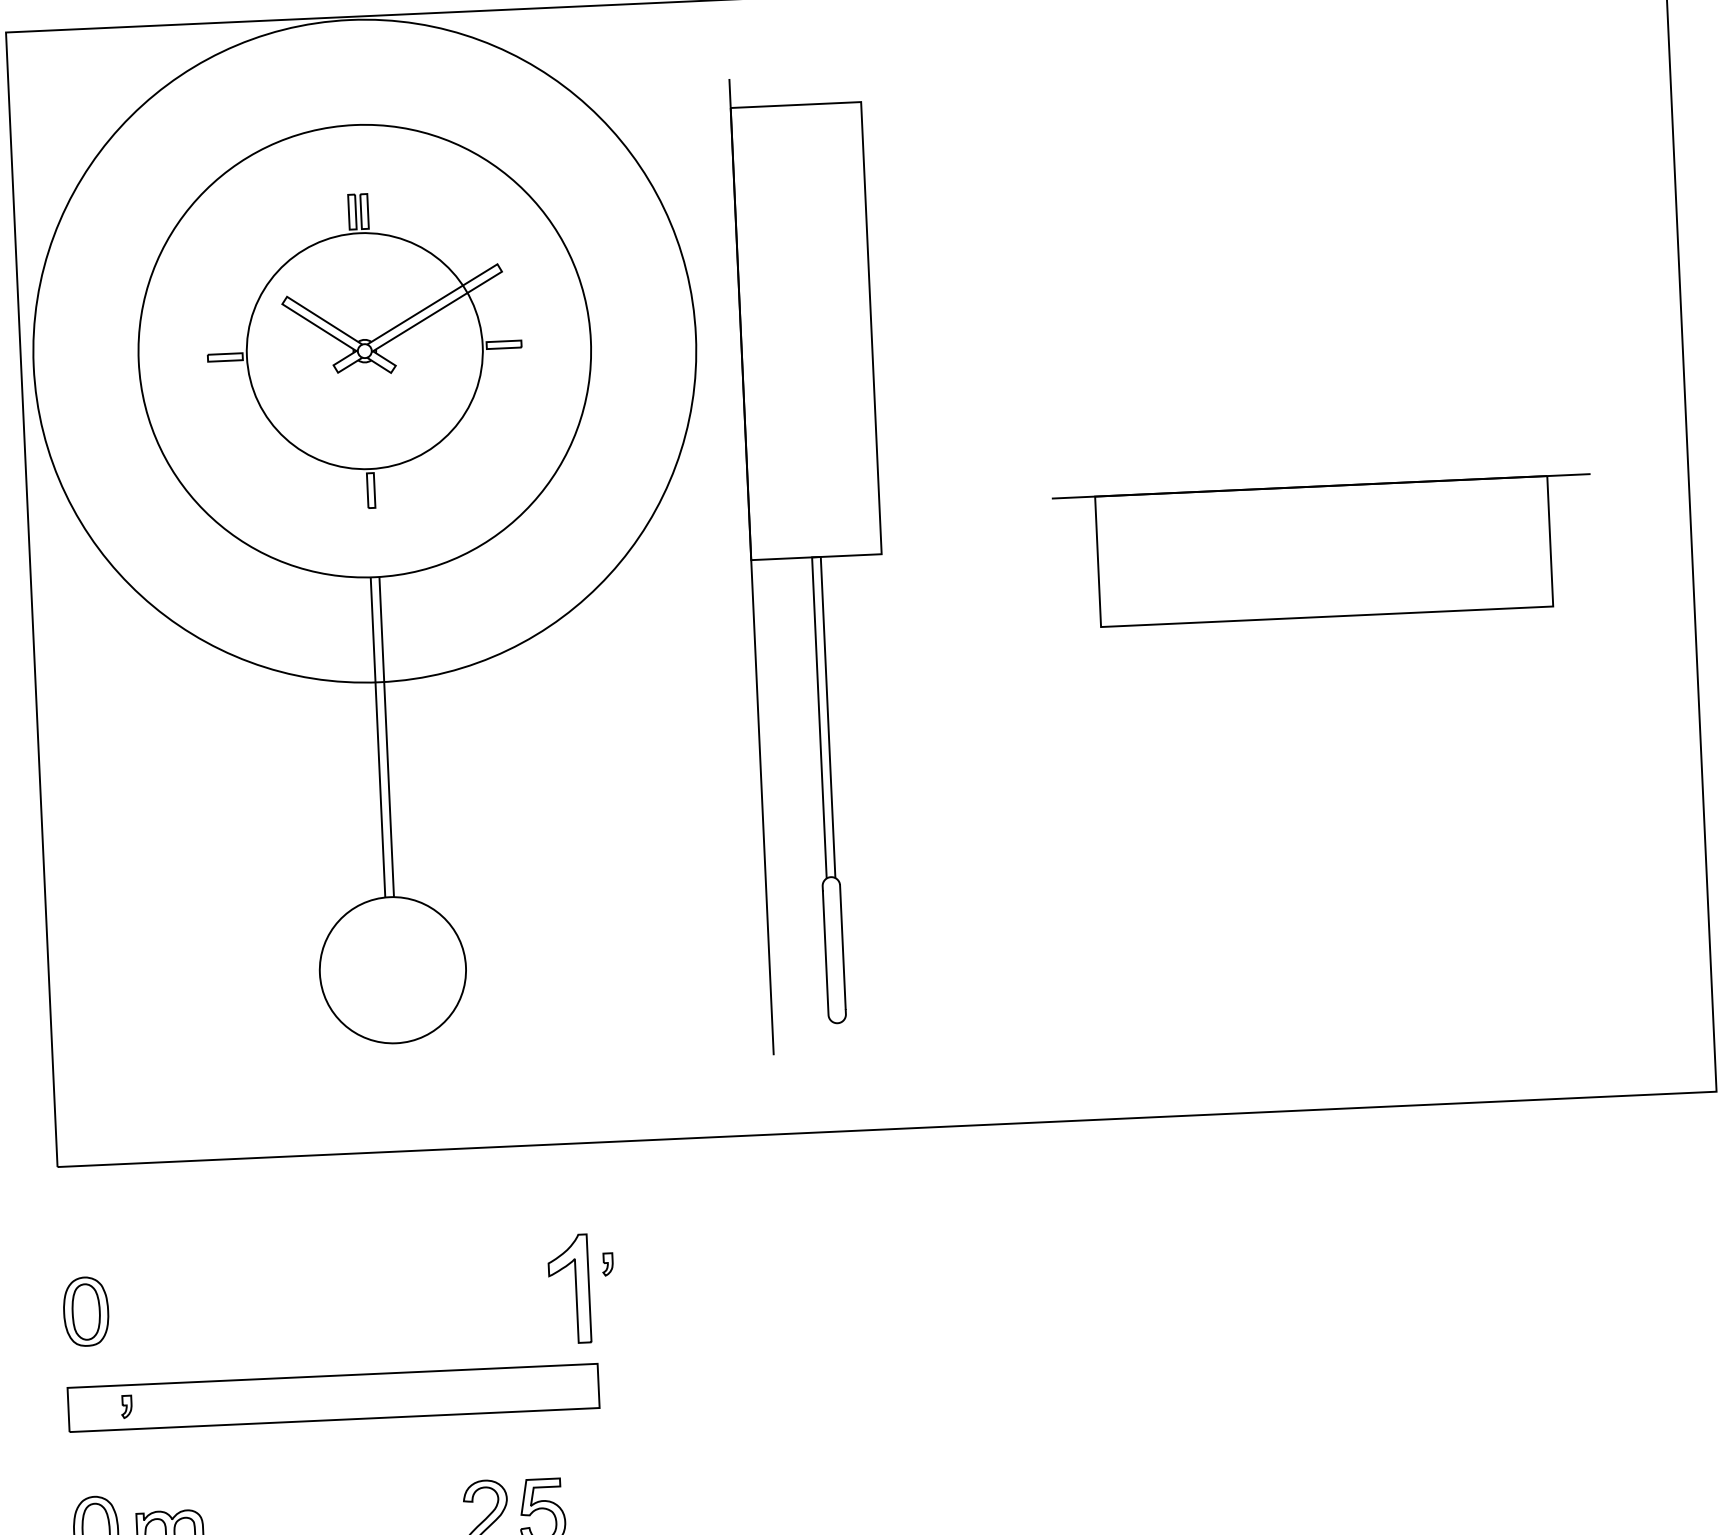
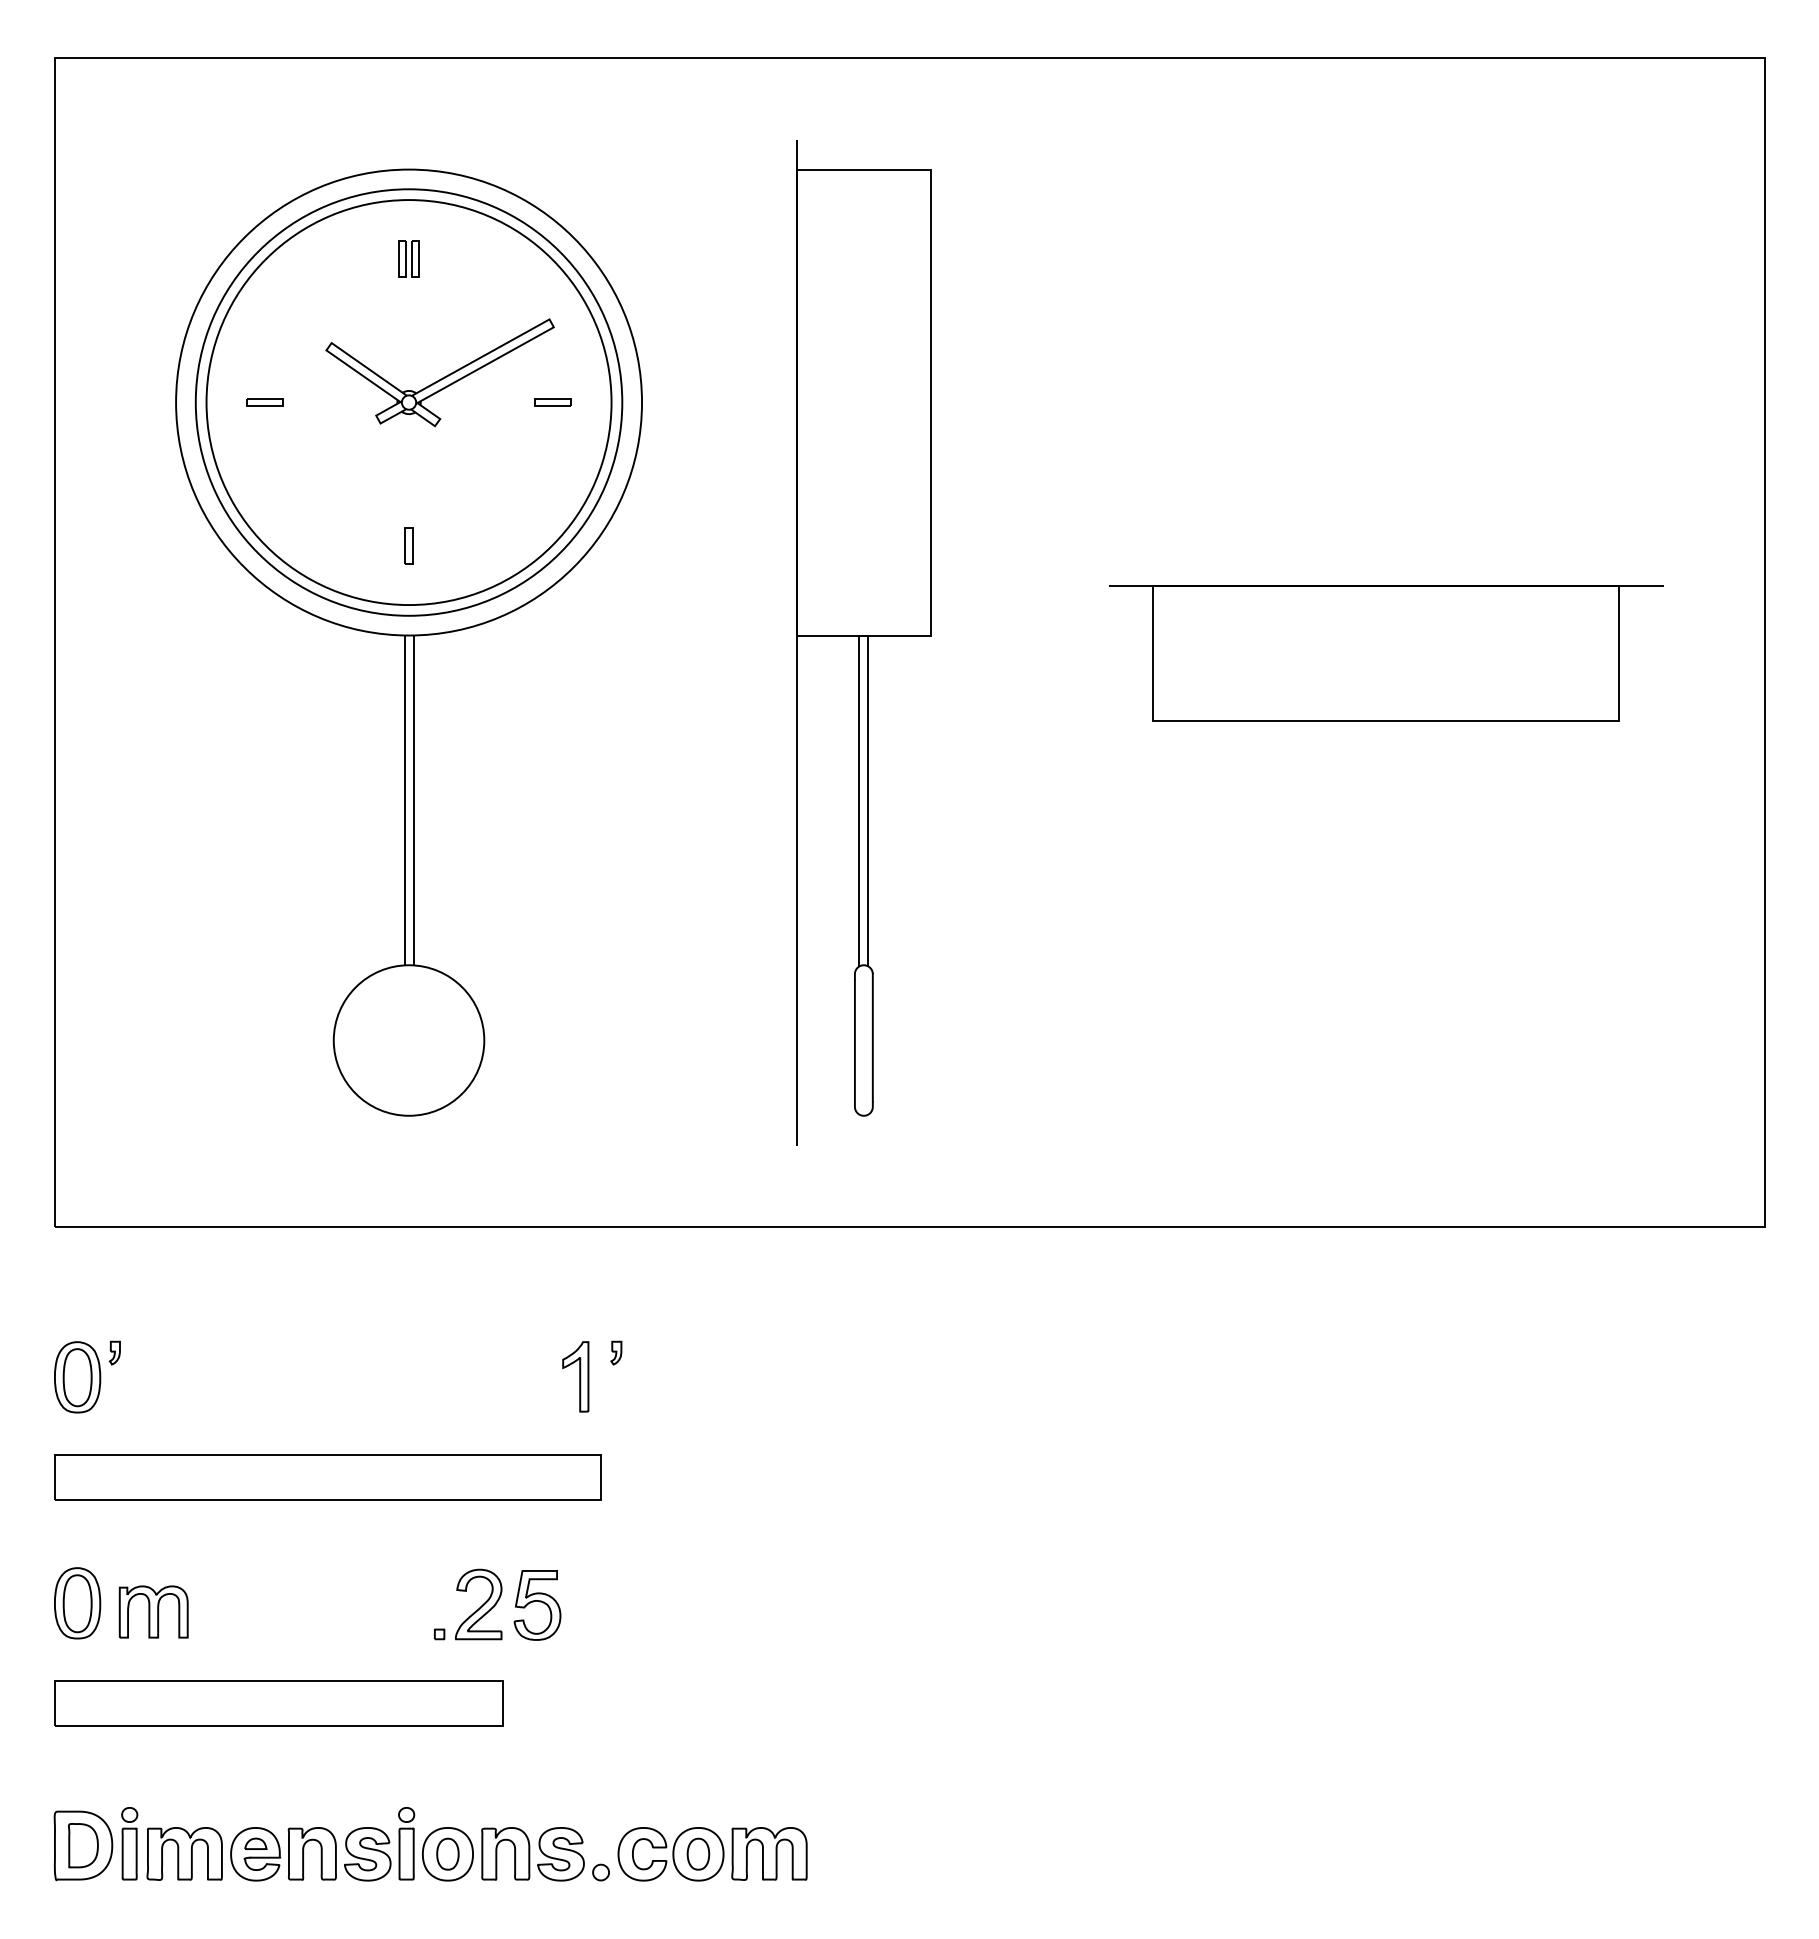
circle: (364, 351) -> (408, 402), size x0.62
circle: (364, 351) -> (408, 402), size x1.67
part: (569, 1288) -> (575, 1376), size x0.62
part: (126, 1406) -> (114, 1352), moved

